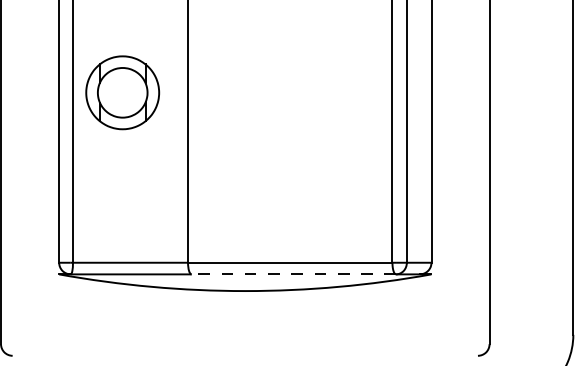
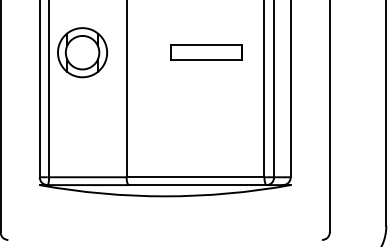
part: (306, 77) -> (206, 52), added
part: (122, 92) -> (82, 52), moved
line: (293, 274) -> (197, 185), dashed -> solid

